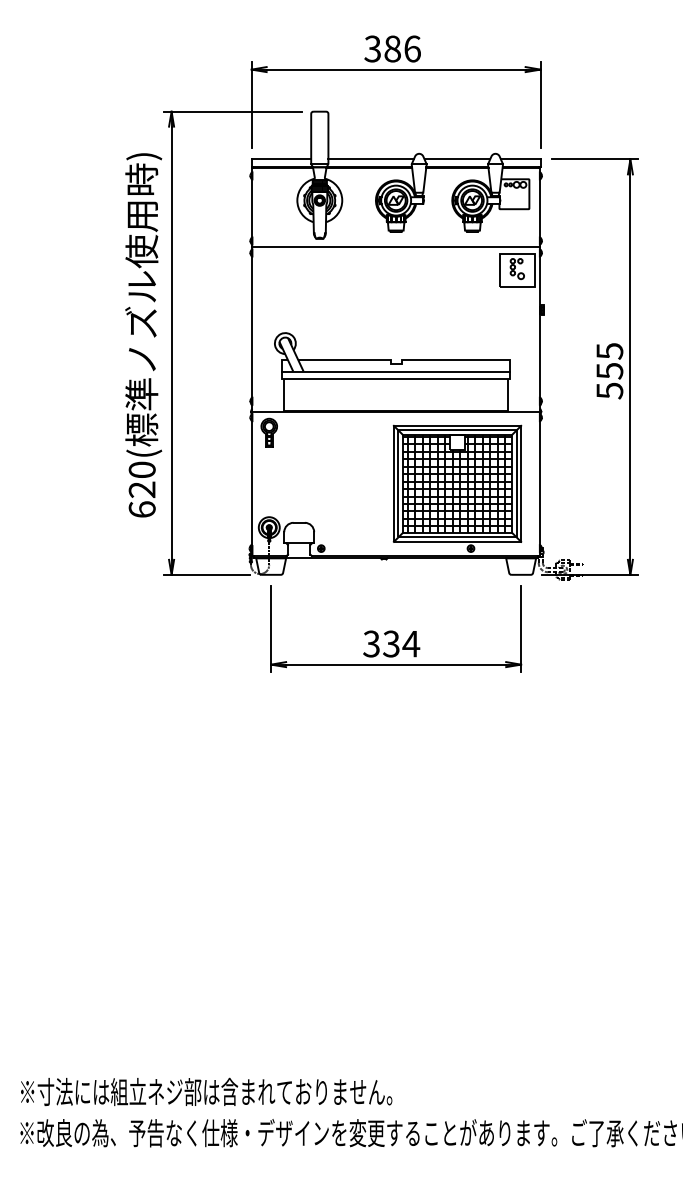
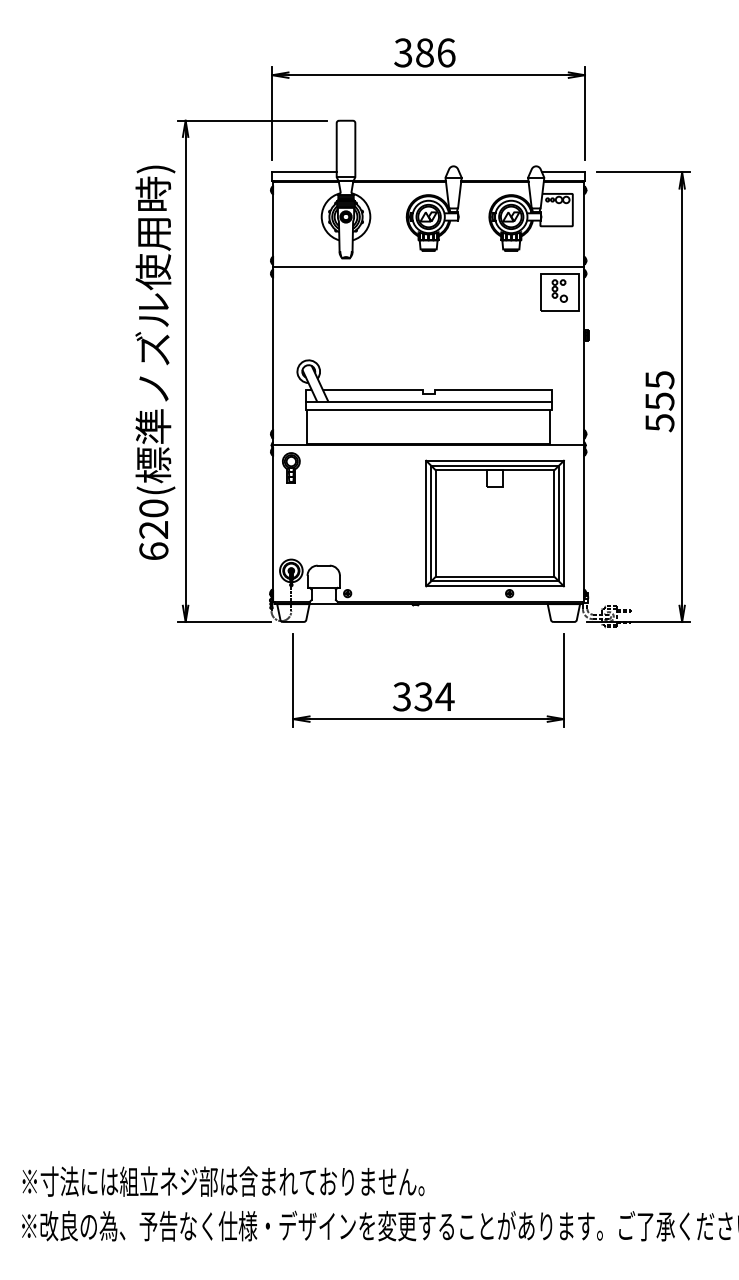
line: (370, 159) -> (400, 172), removed
line: (457, 159) -> (495, 172), removed
hatch: (457, 483) -> (495, 523), removed

